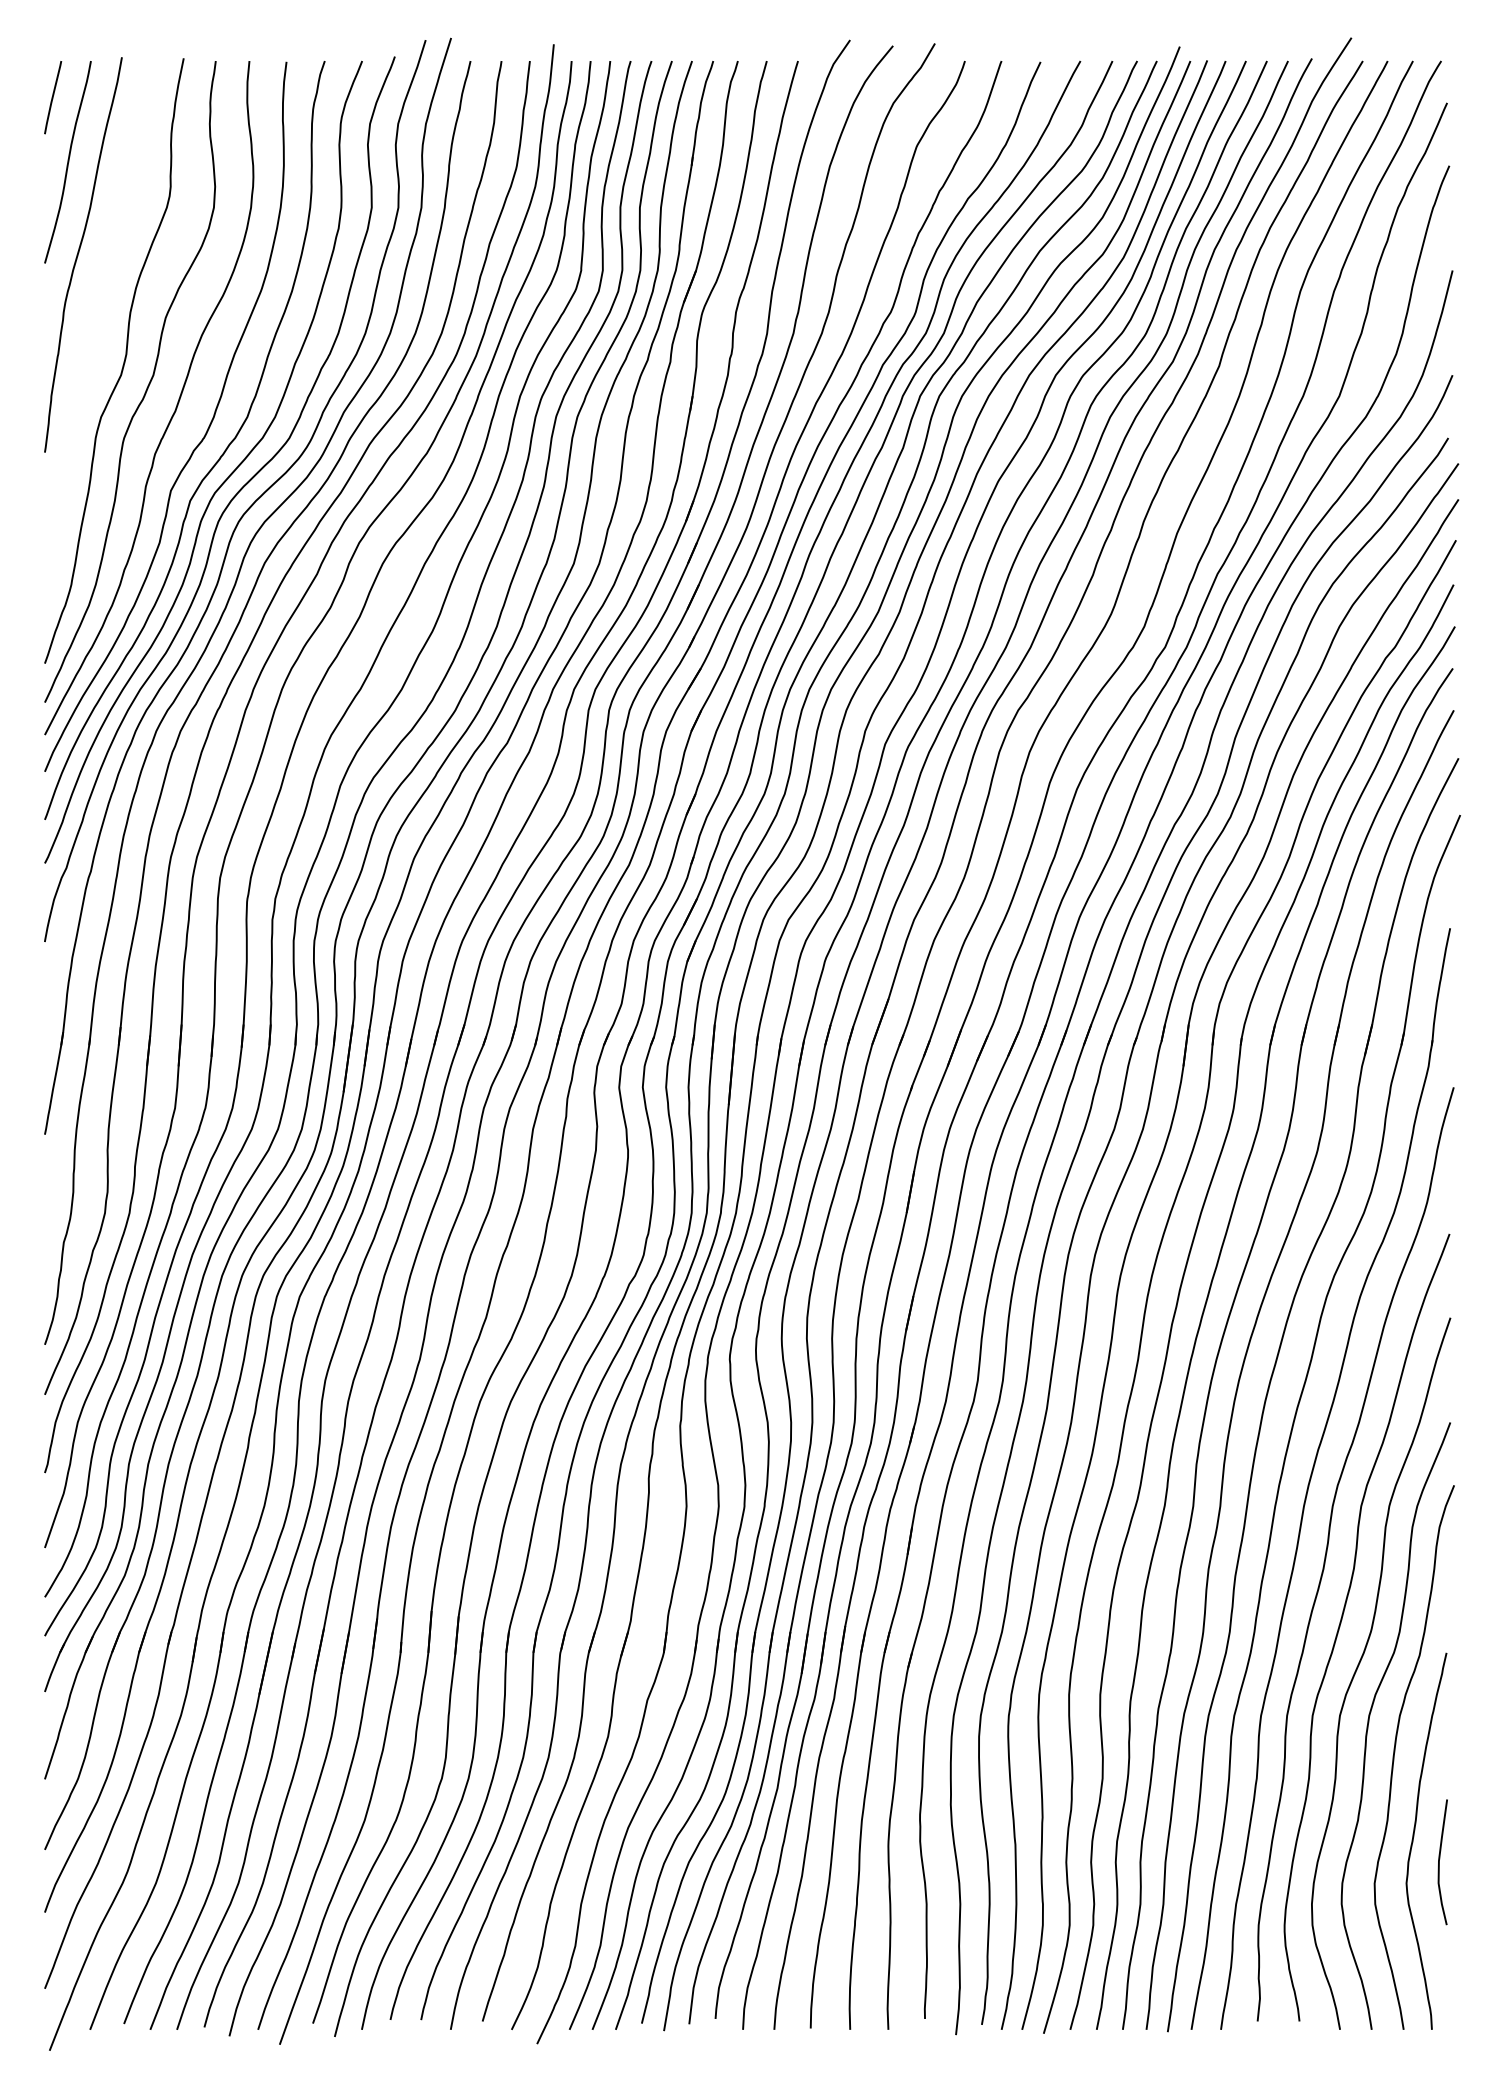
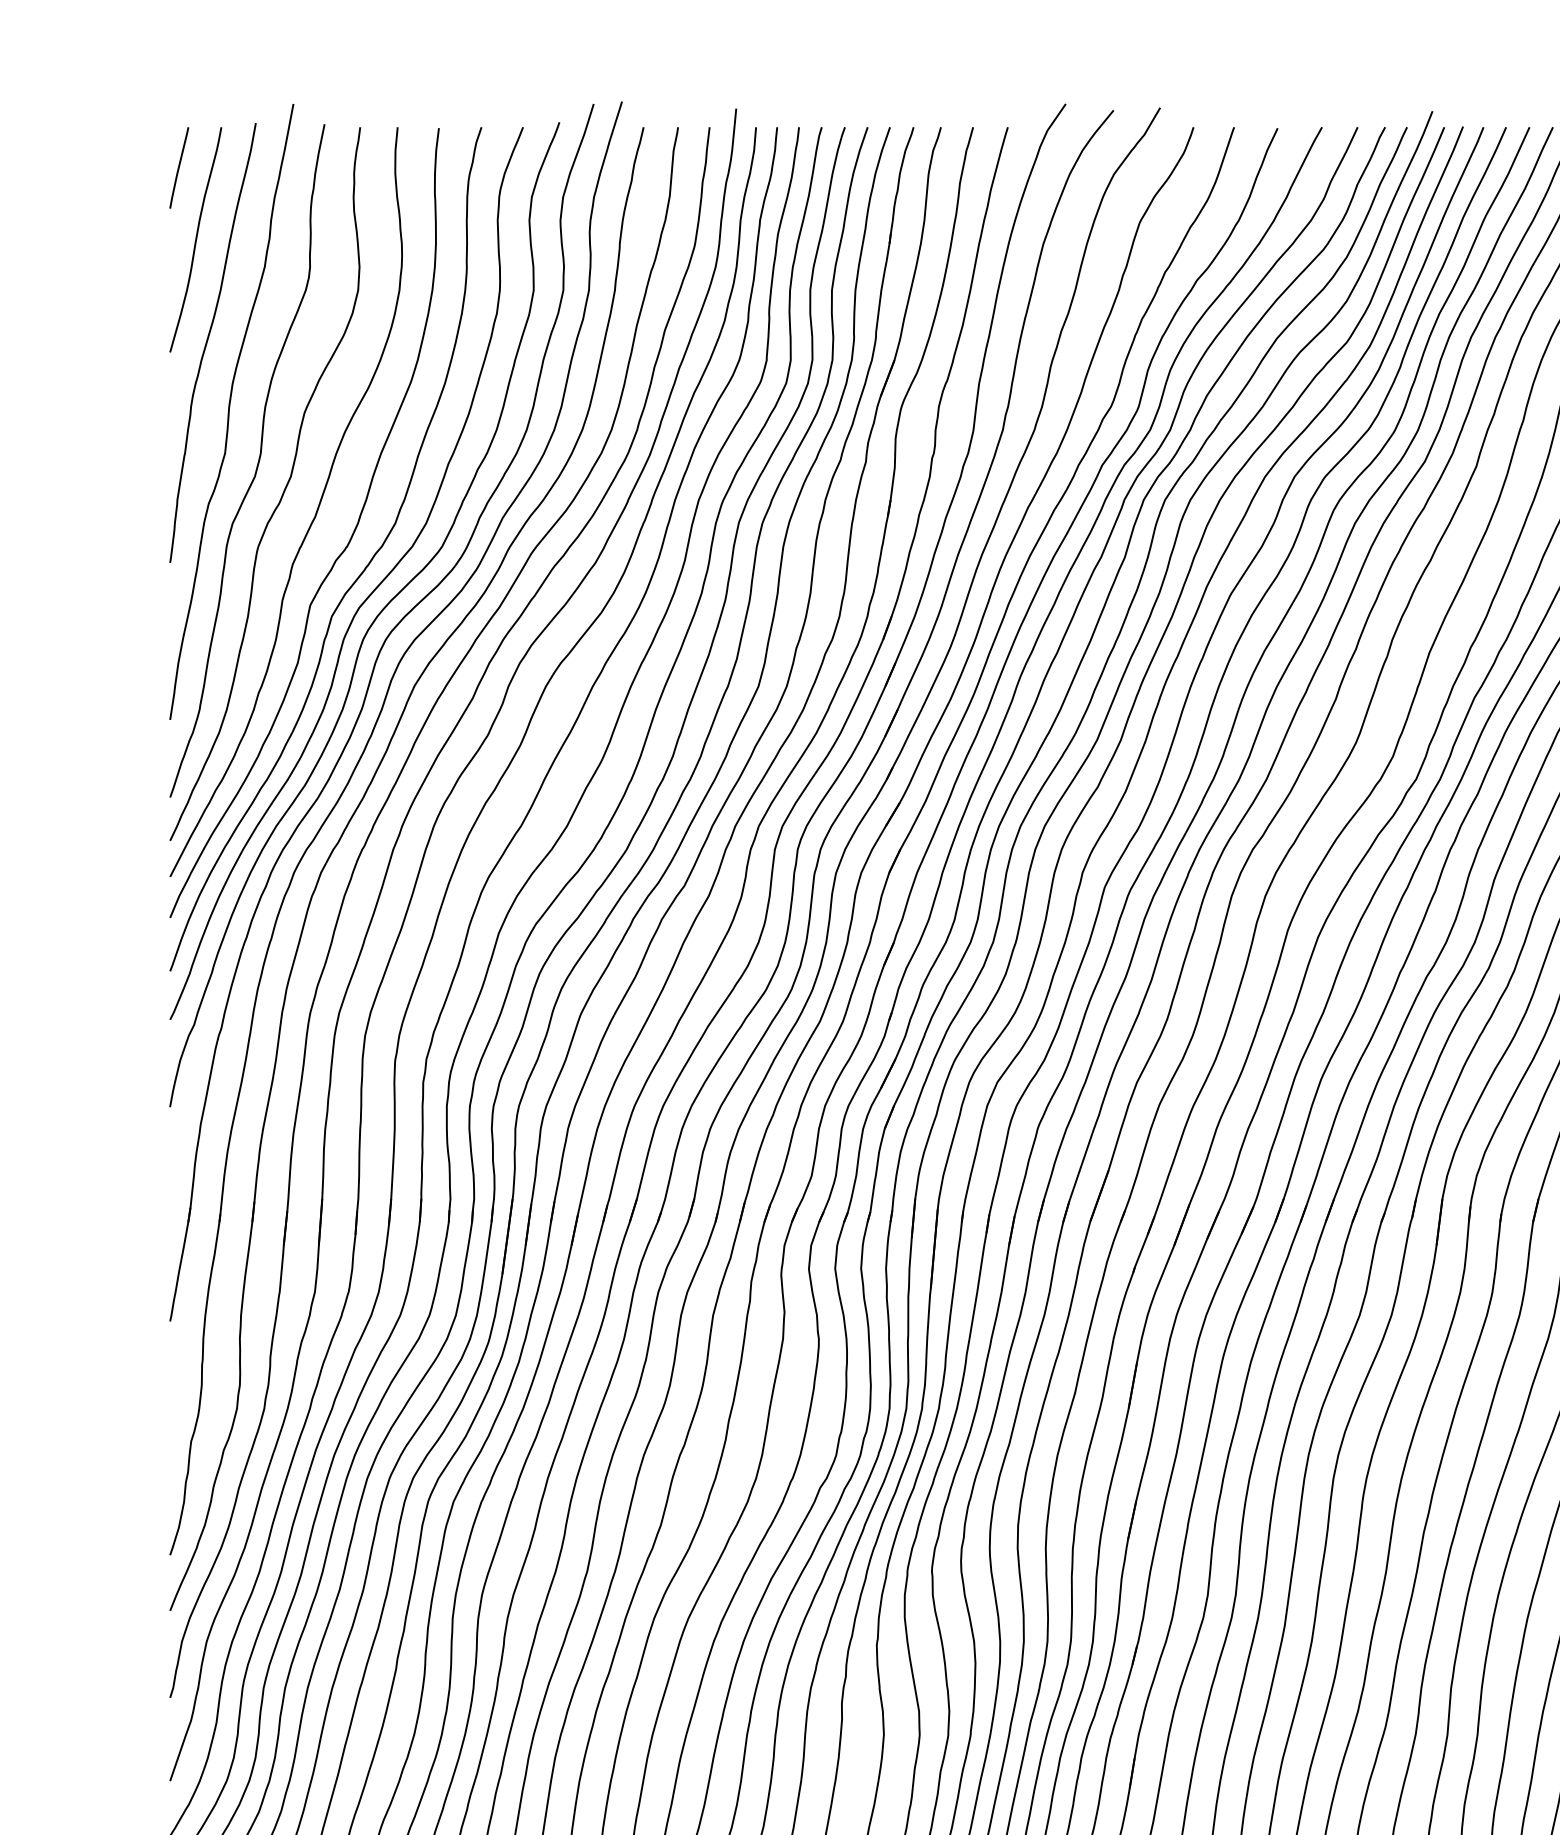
curve: (98, 316) -> (229, 411), added

